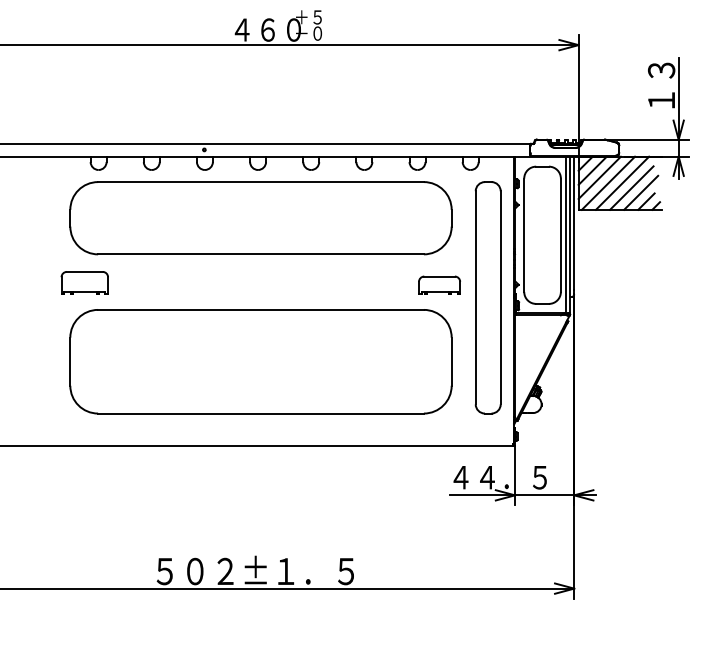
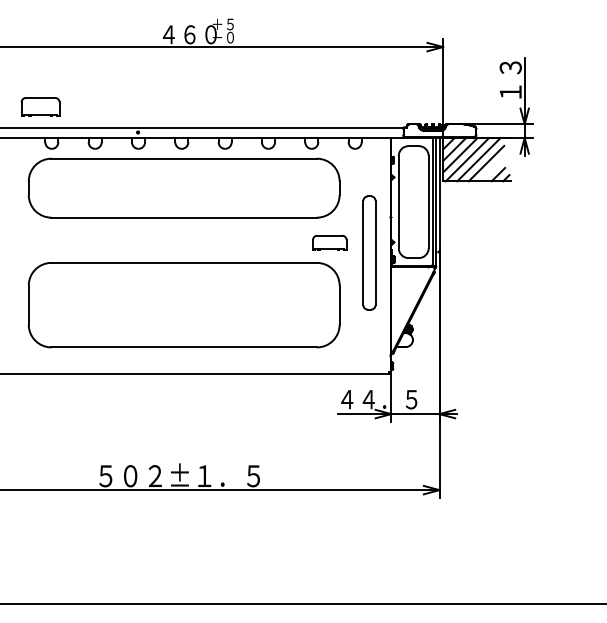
line: (640, 192) -> (493, 167), removed
part: (84, 282) -> (40, 106), moved
part: (488, 297) -> (369, 252), size x0.6

